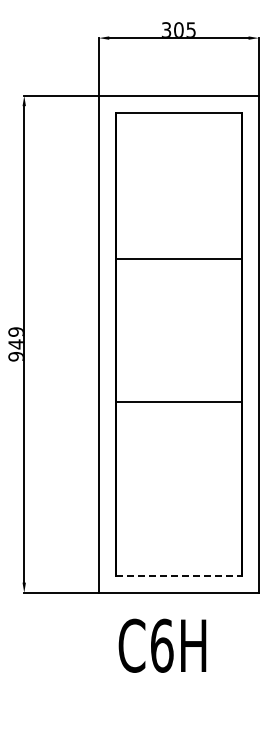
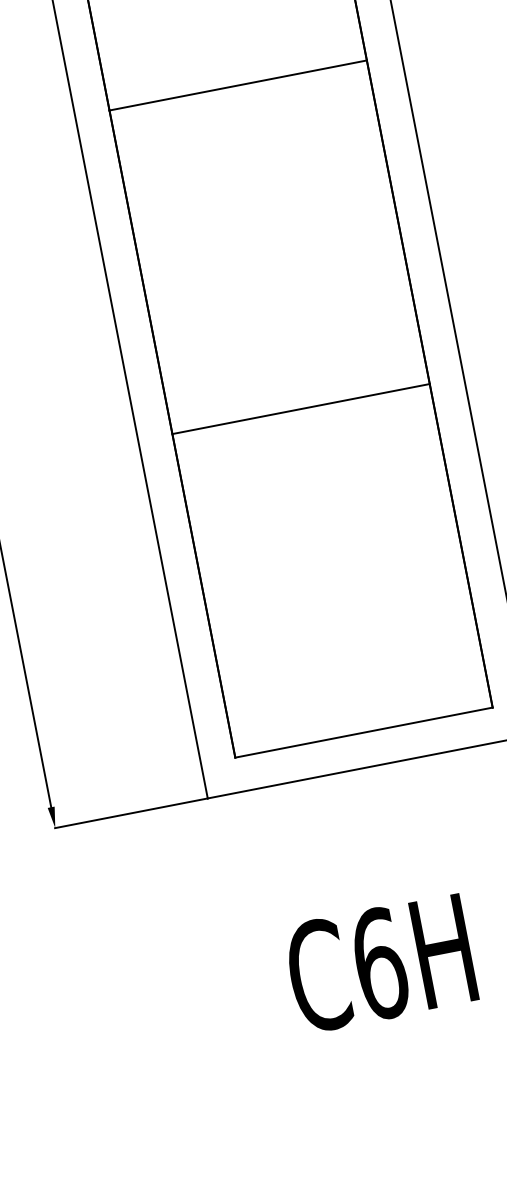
line: (178, 402) -> (300, 409), moved
line: (179, 576) -> (365, 733), dashed -> solid
text: (162, 645) -> (380, 963), moved

